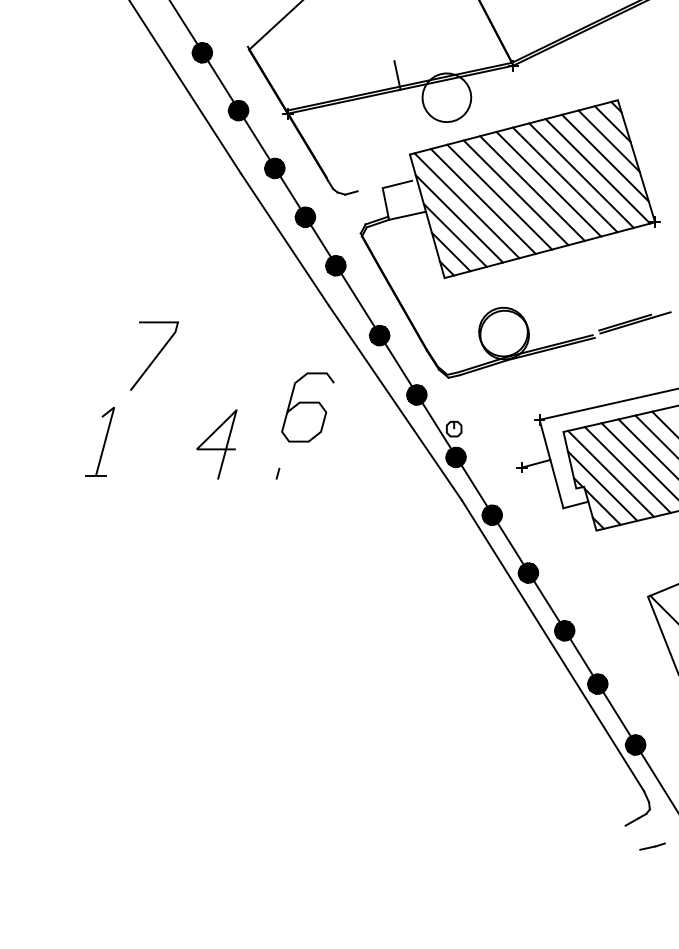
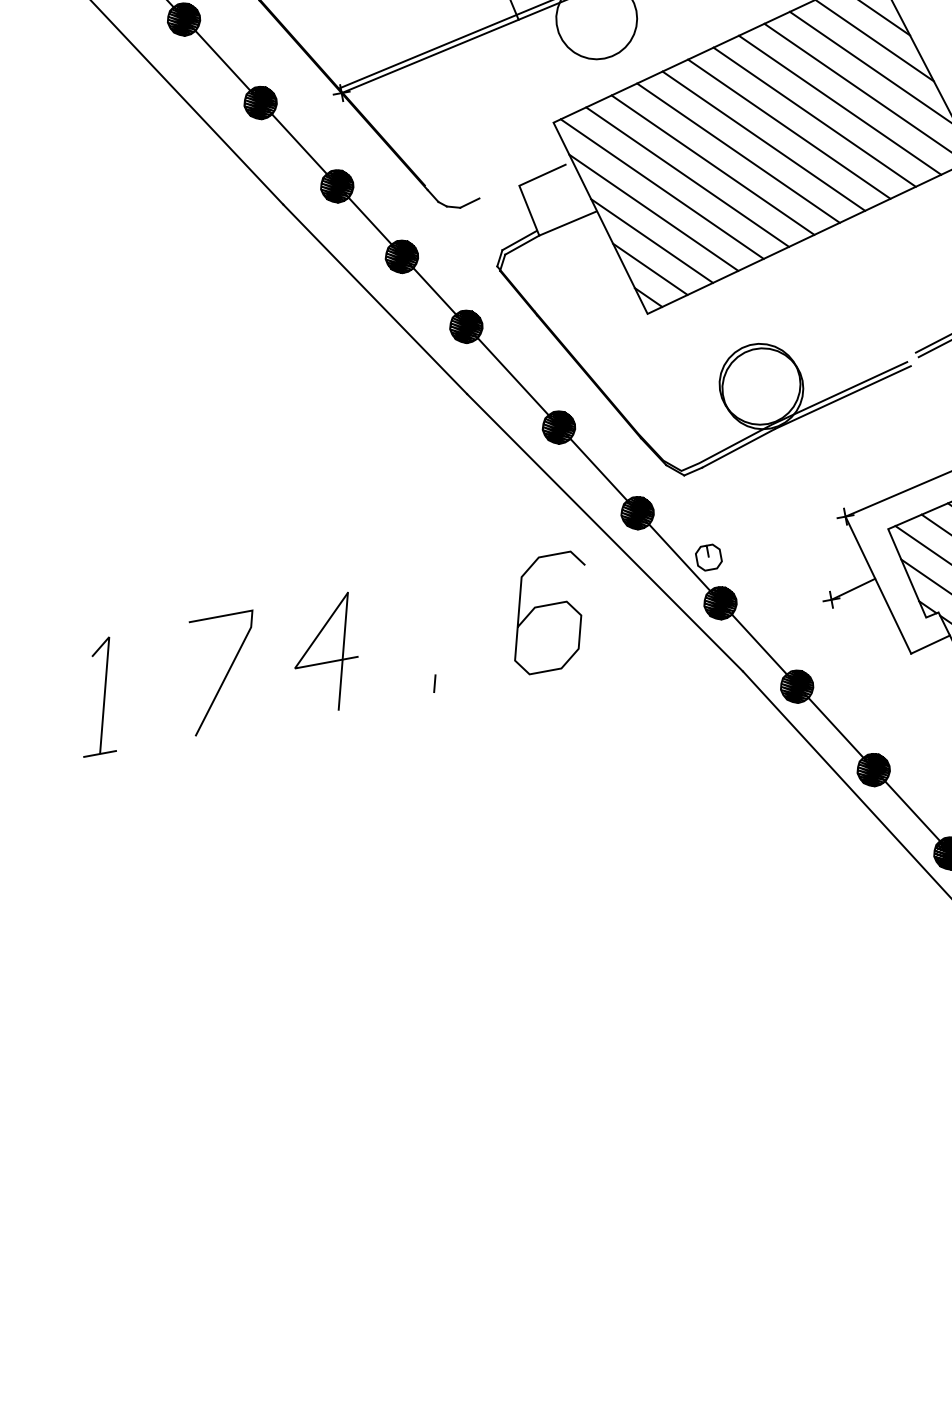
line: (155, 356) -> (225, 673), moved
curve: (307, 403) -> (547, 606), moved
part: (99, 441) -> (95, 697), moved

